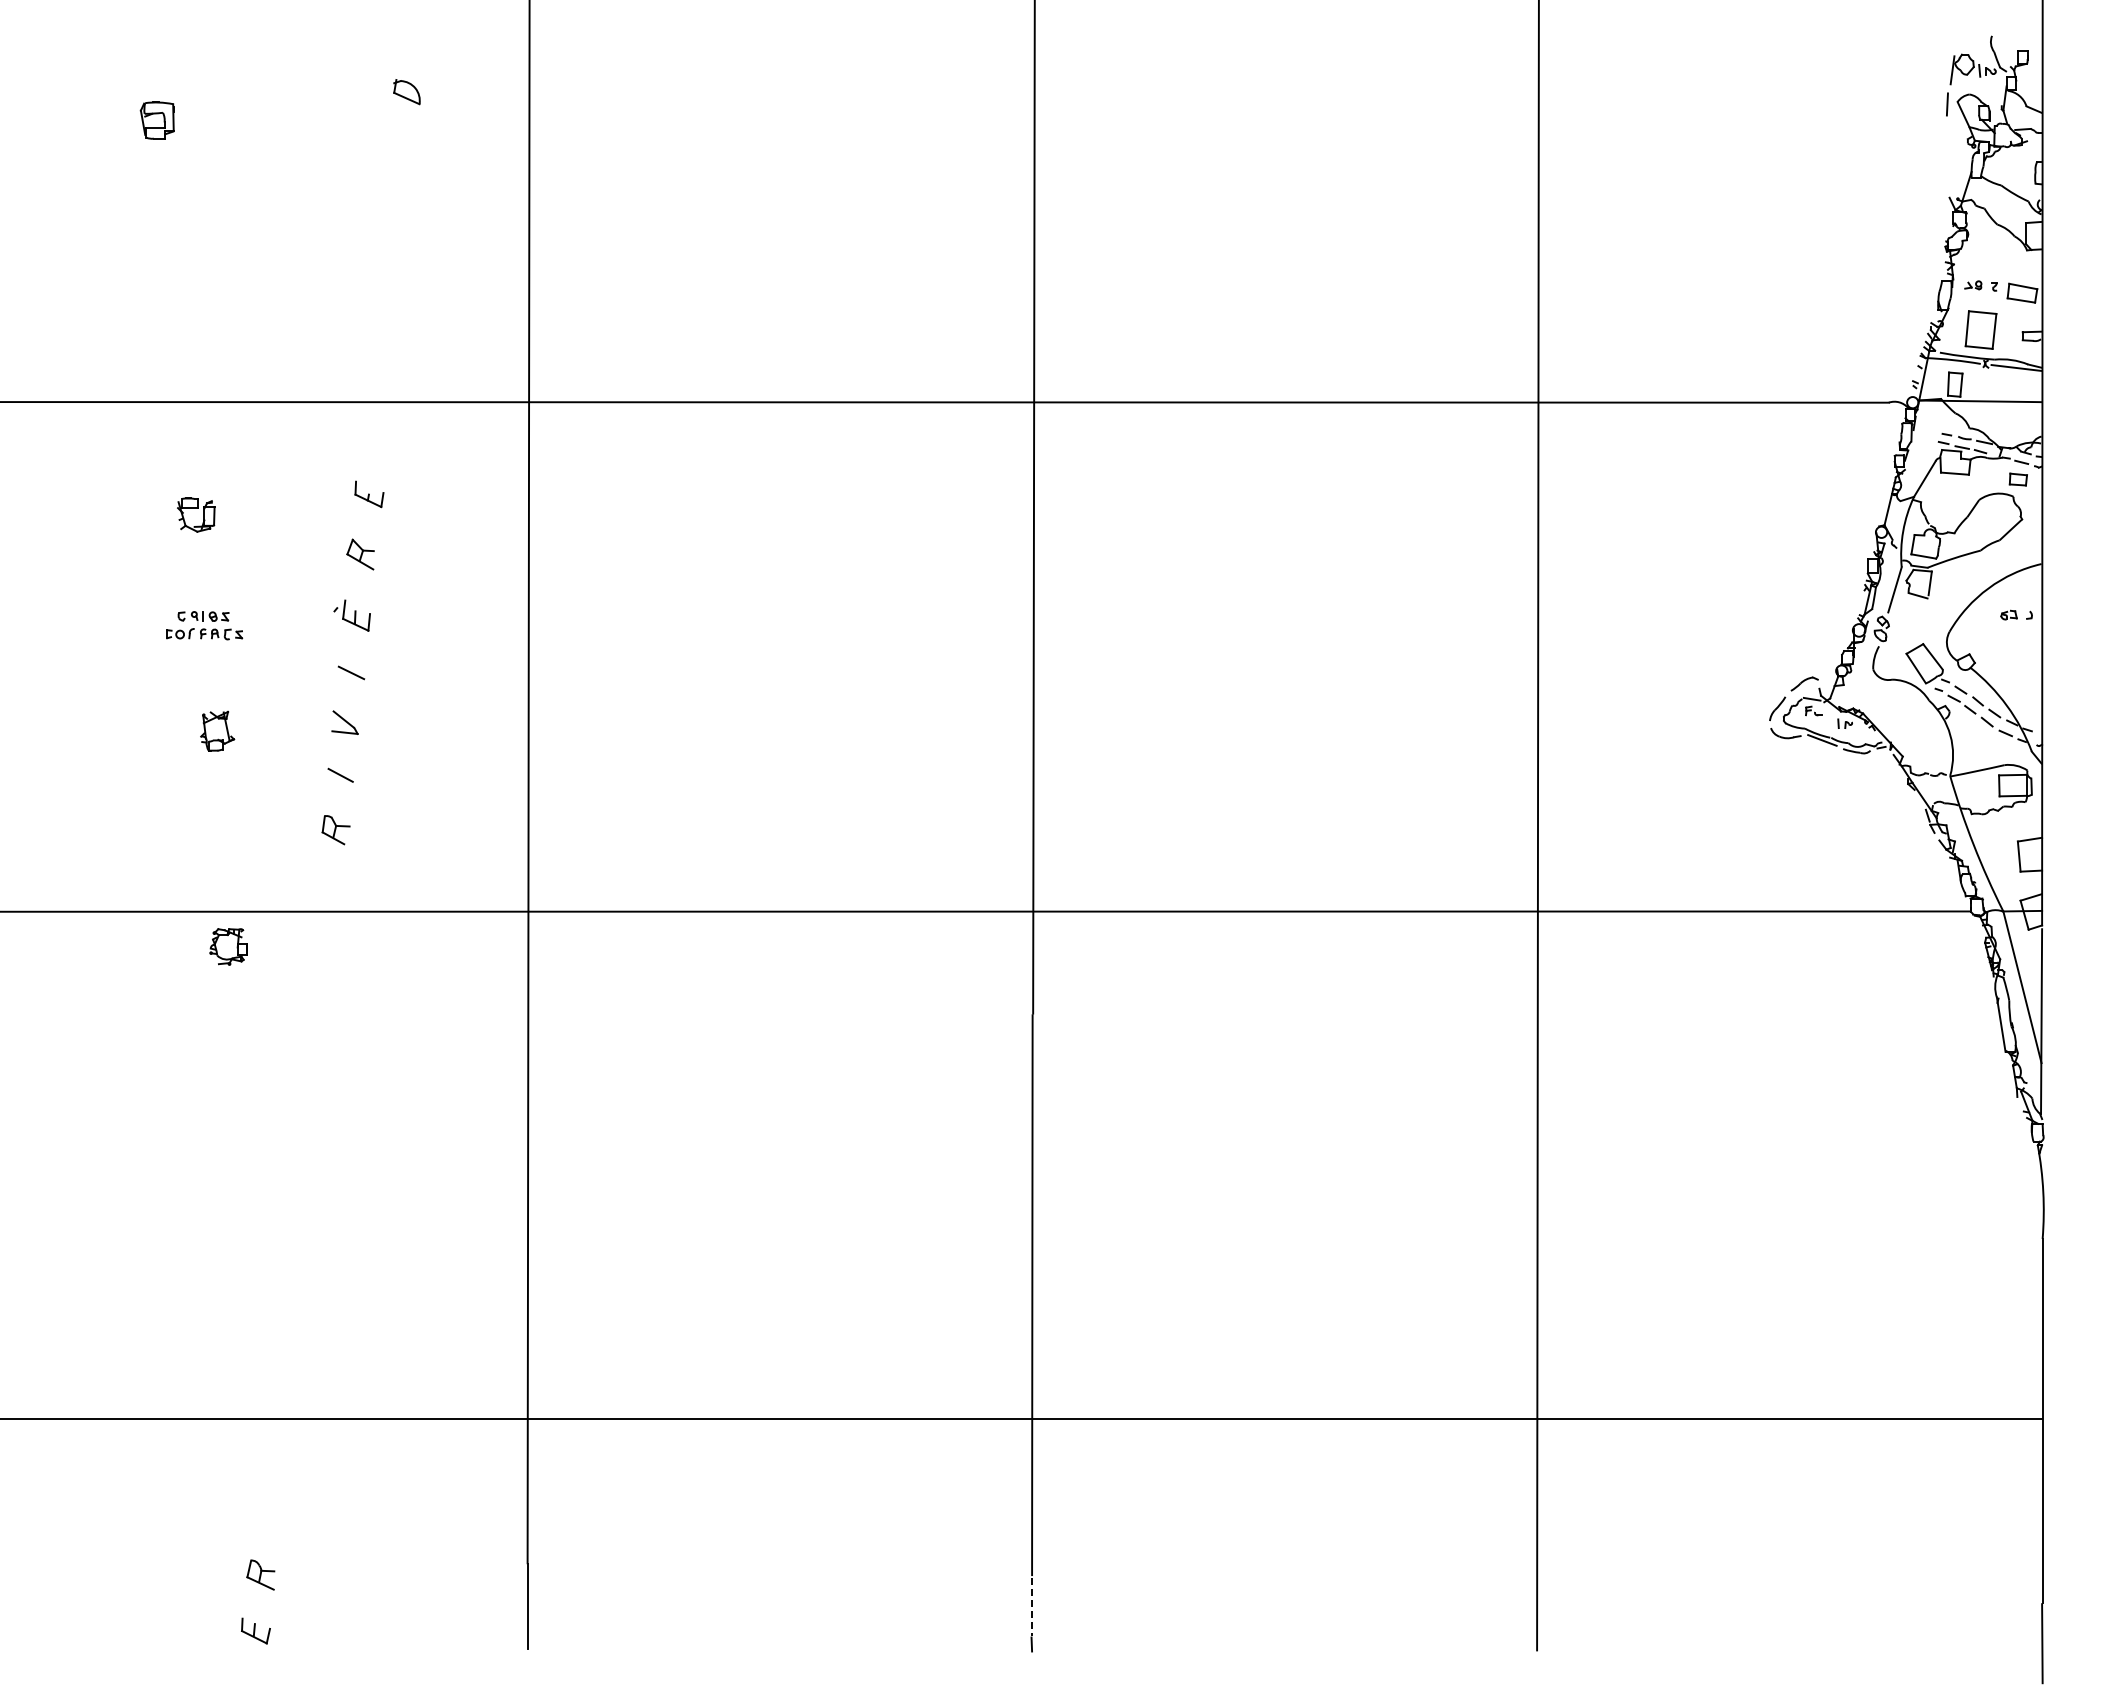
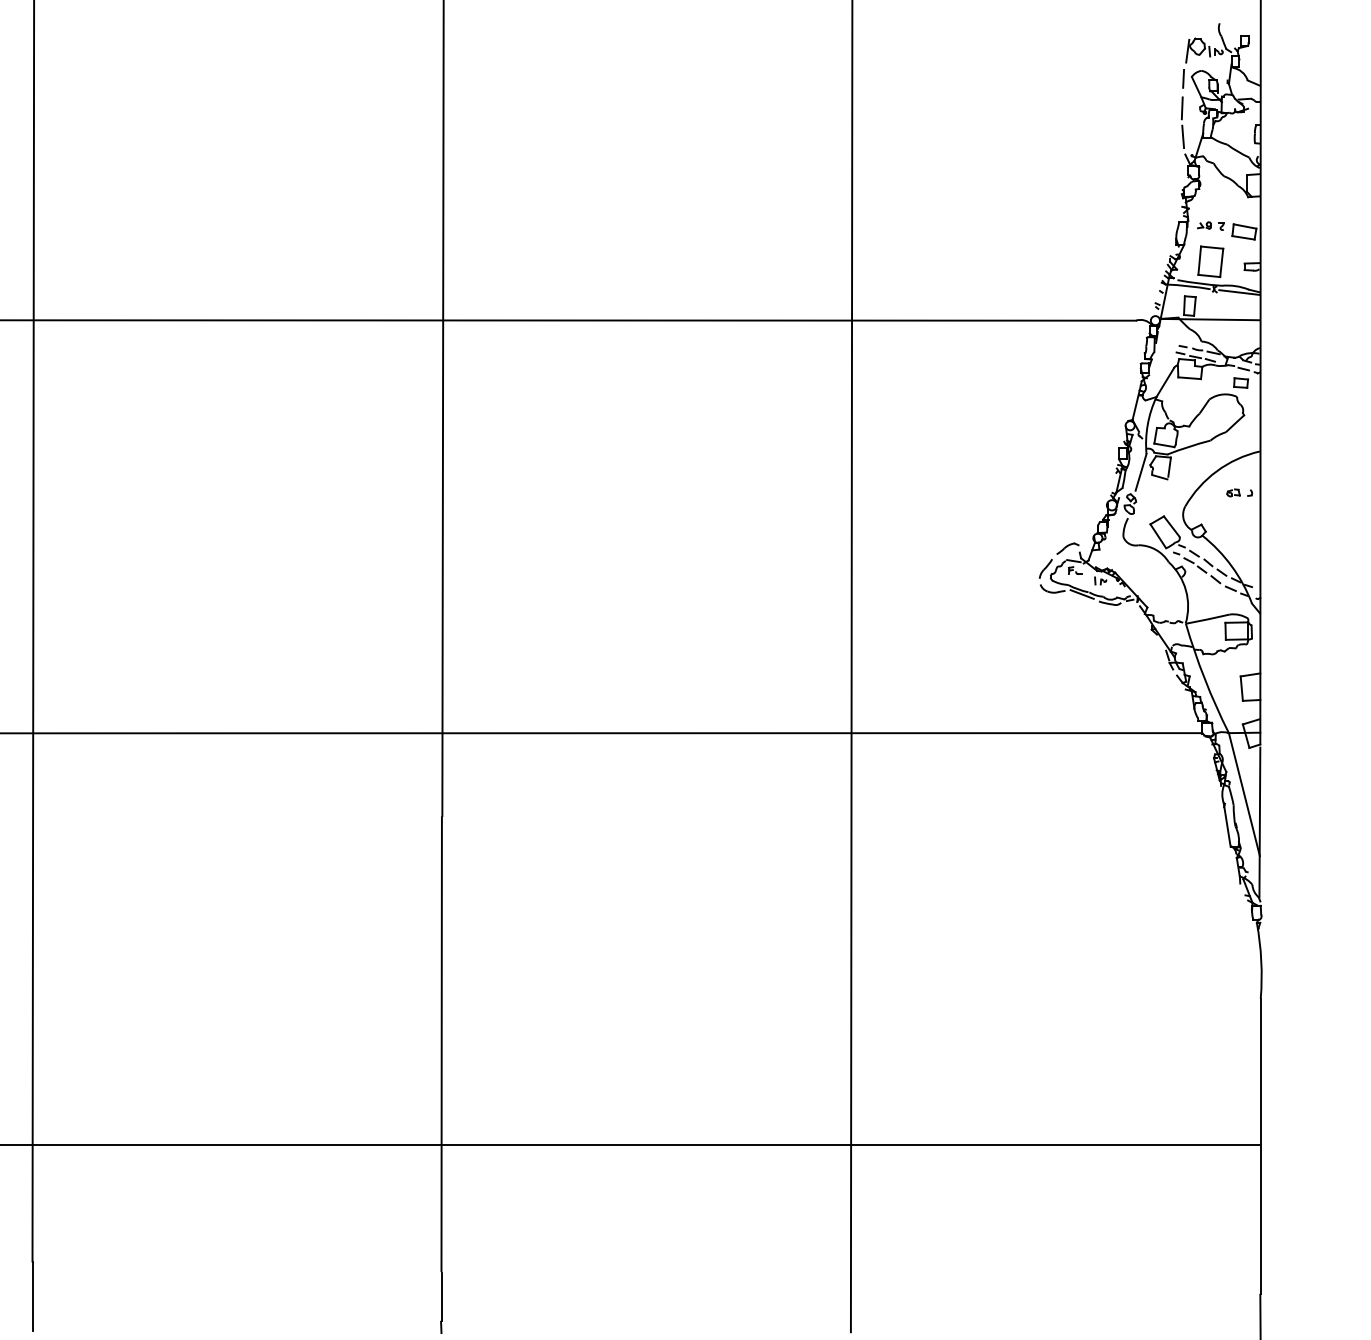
line: (1945, 140) -> (1182, 108), added
line: (1946, 175) -> (1182, 136), added
line: (1032, 1607) -> (441, 1297), dashed -> solid

